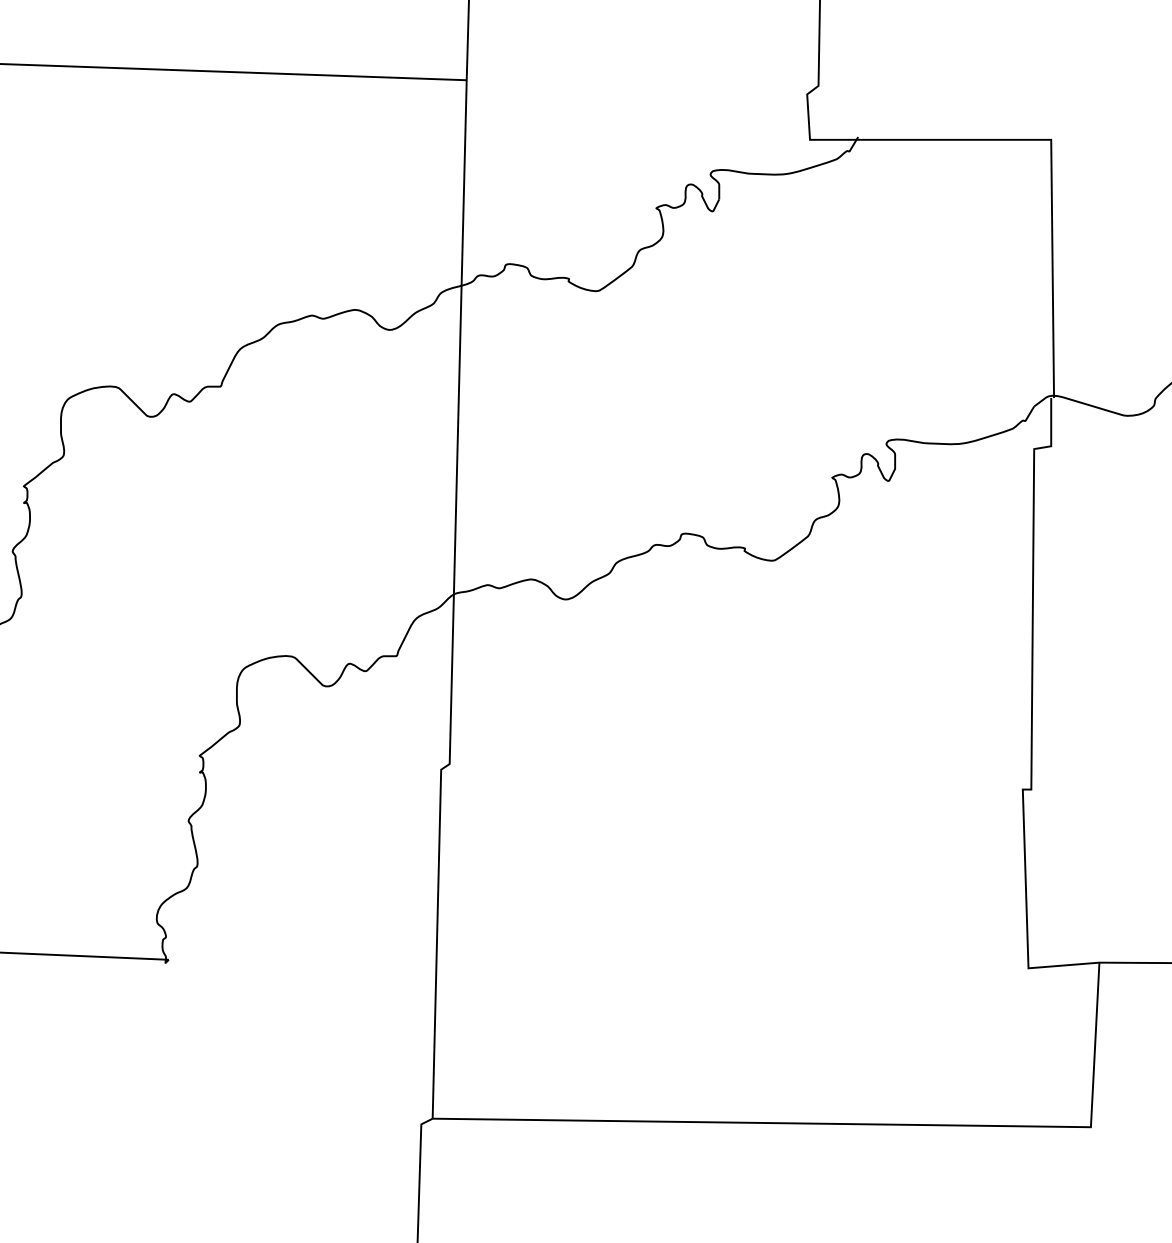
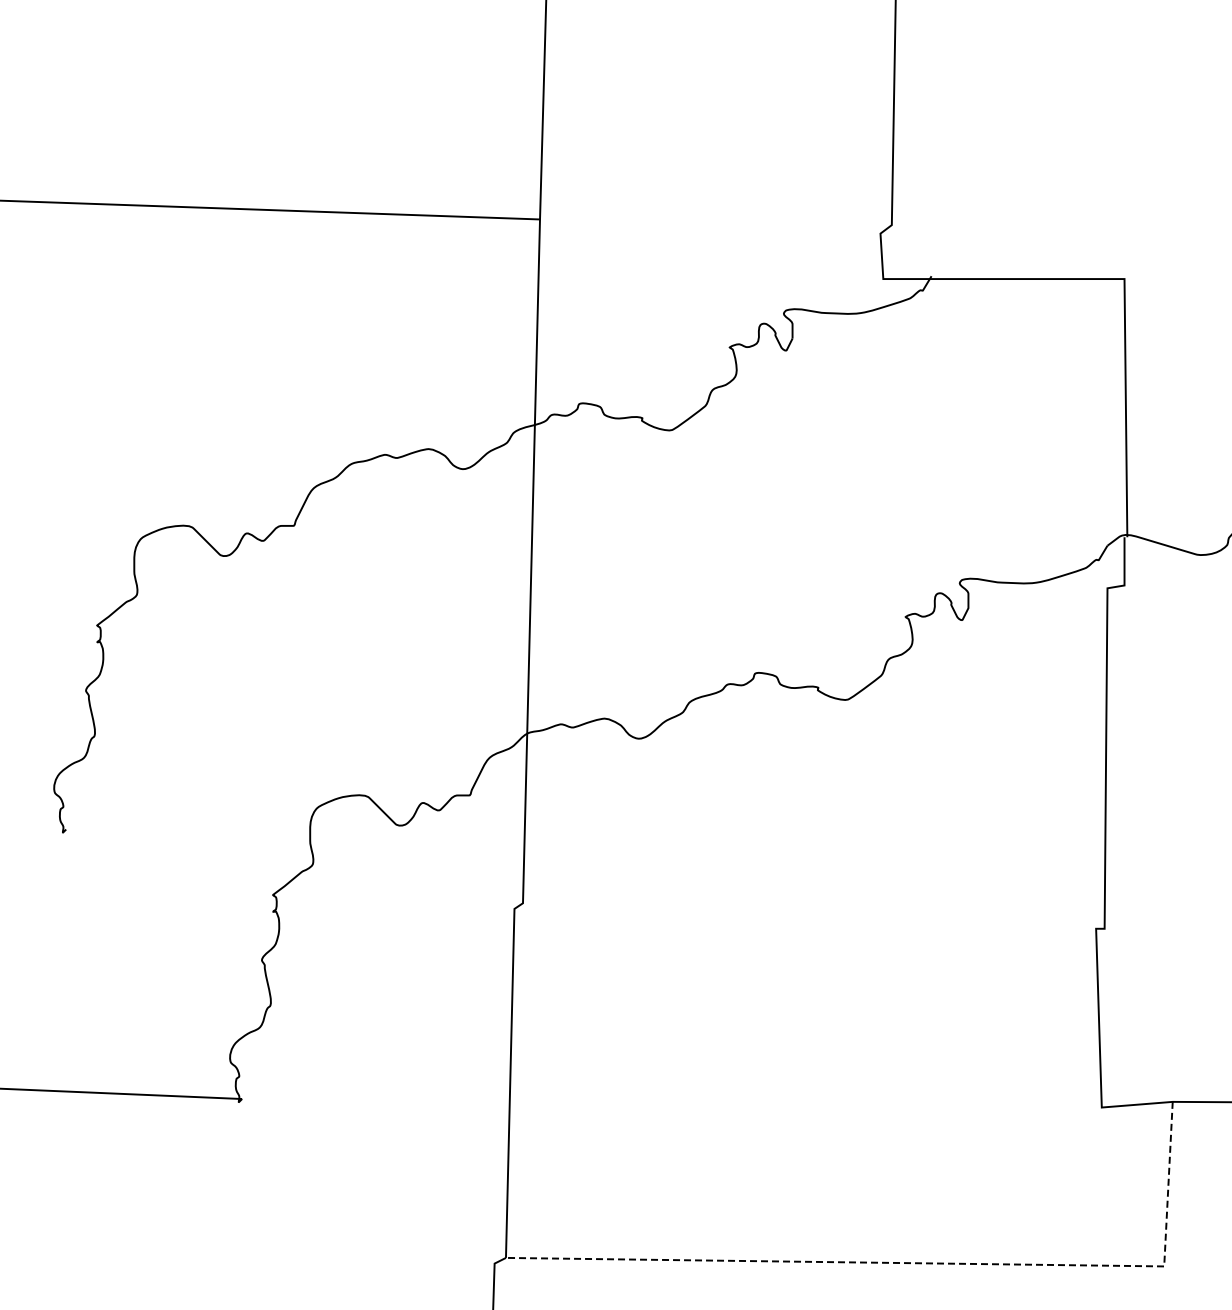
line: (844, 1124) -> (917, 1263), solid -> dashed

